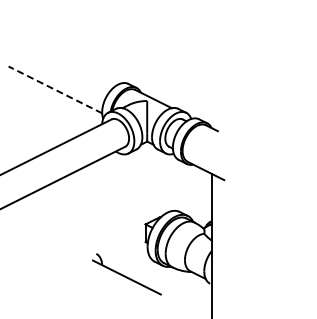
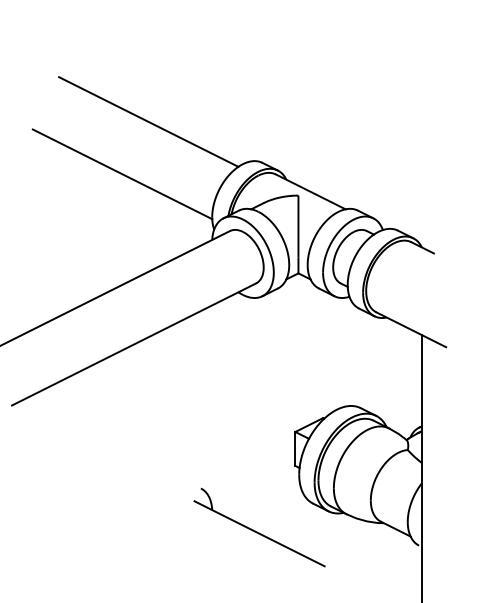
line: (68, 62) -> (147, 121), added
line: (54, 89) -> (120, 173), dashed -> solid

